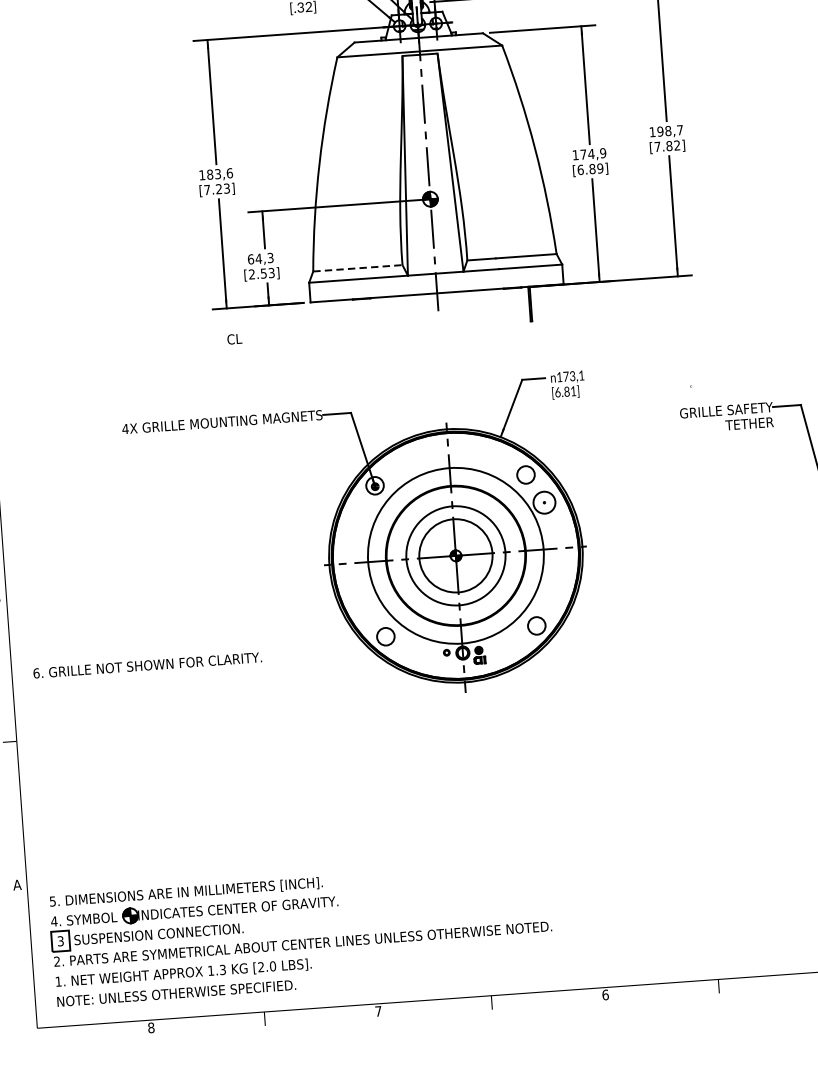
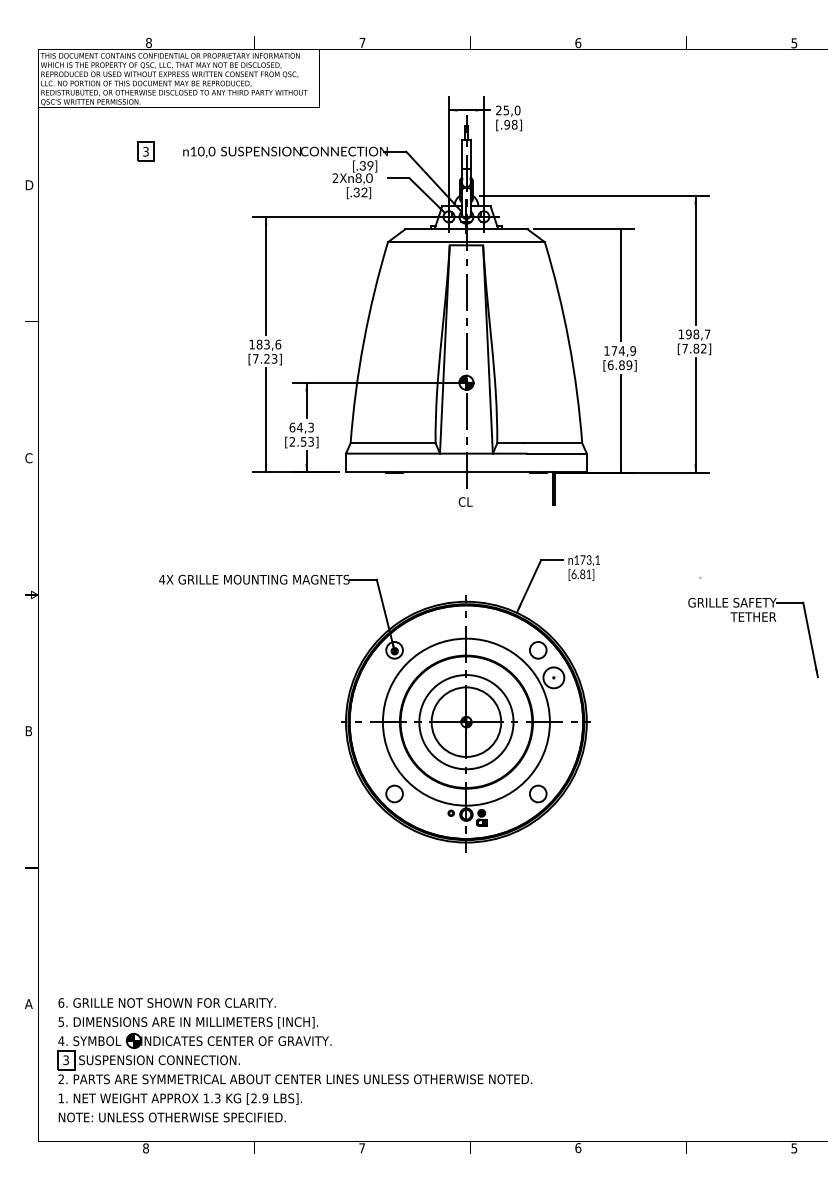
line: (358, 268) -> (393, 443), dashed -> solid
text: (234, 338) -> (465, 501), moved
text: (146, 664) -> (166, 1002), moved
text: (273, 966) -> (265, 1098), [2.0 -> [2.9

